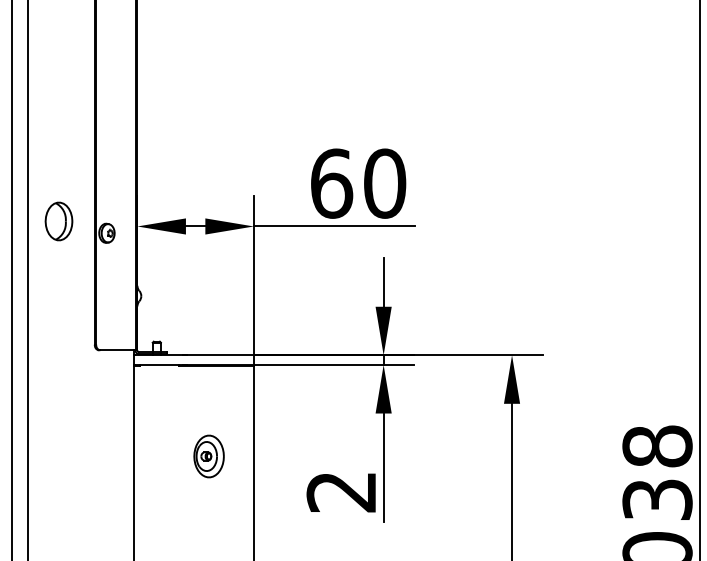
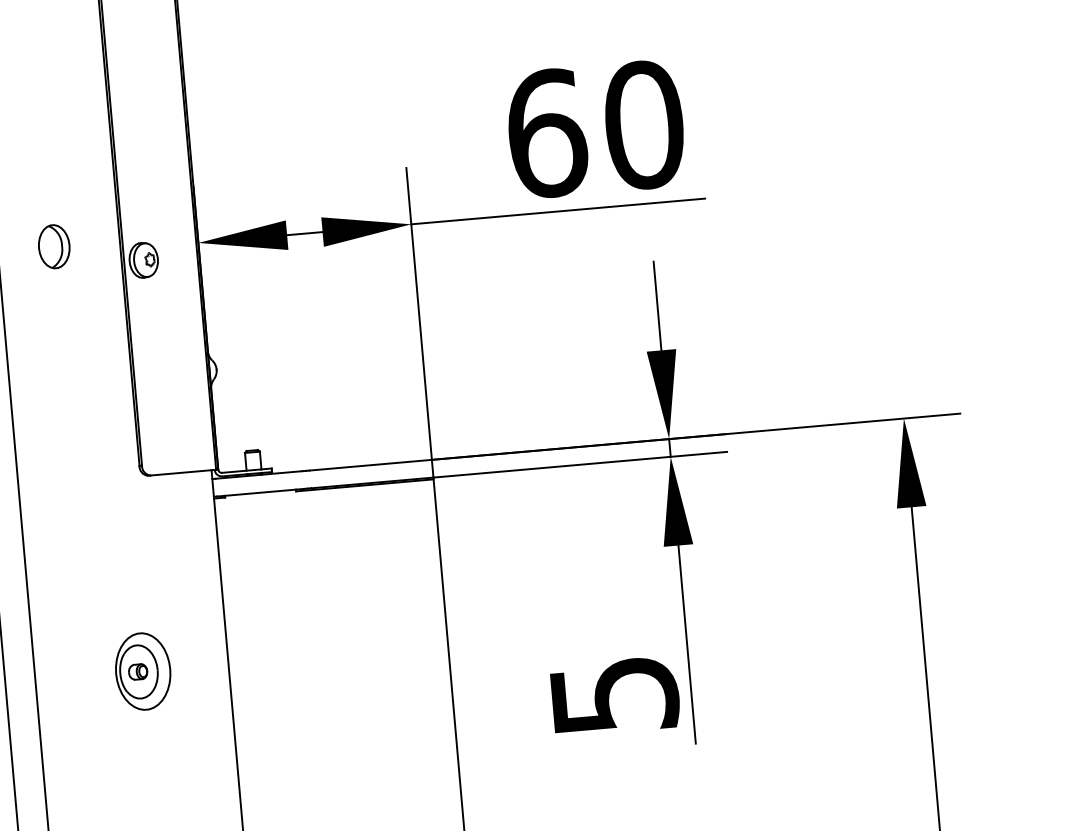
part: (58, 221) -> (53, 246), size x0.62
part: (208, 456) -> (142, 671), moved
text: (341, 492) -> (614, 696), 2 -> 5

